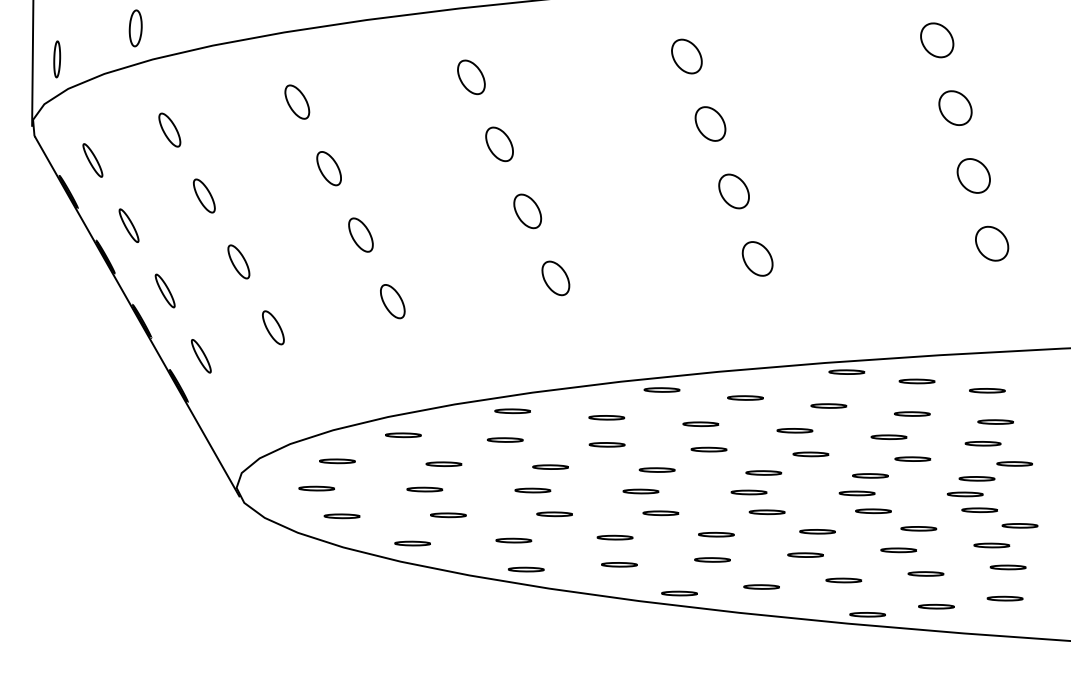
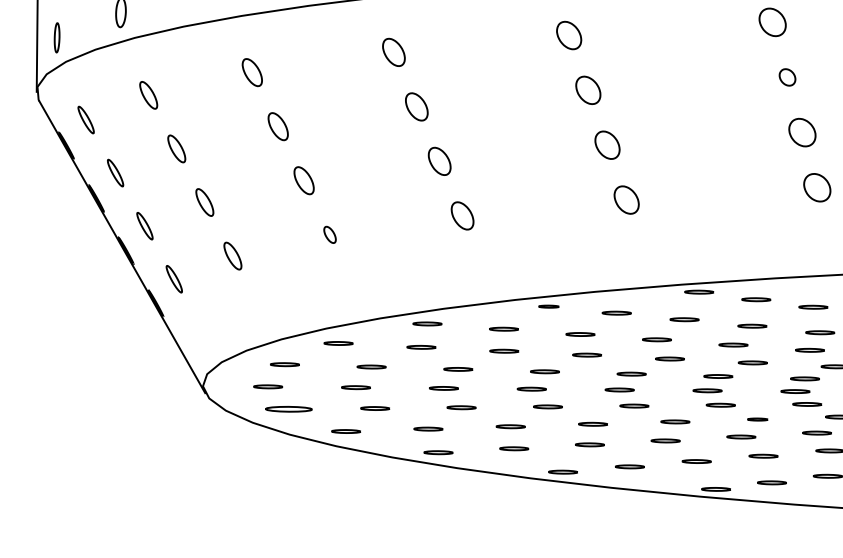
part: (955, 107) -> (787, 76), size x0.6
part: (392, 301) -> (329, 234), size x0.6
part: (661, 389) -> (548, 306), size x0.7
part: (341, 516) -> (288, 409), size x1.6
part: (918, 528) -> (757, 419), size x0.7

